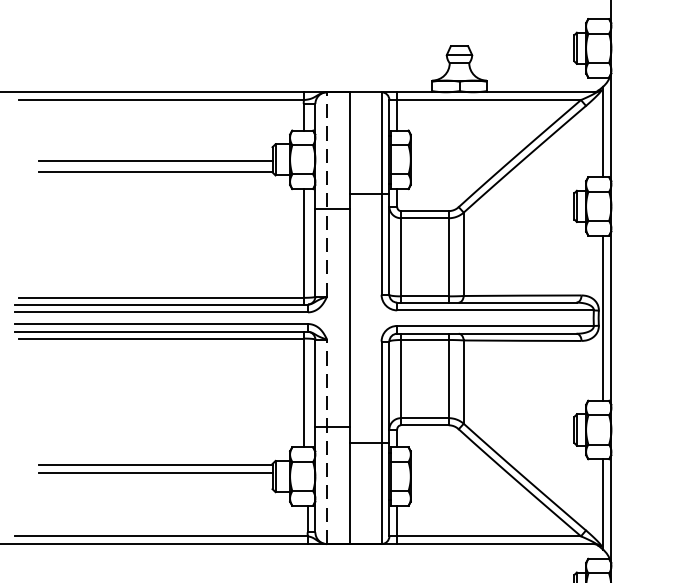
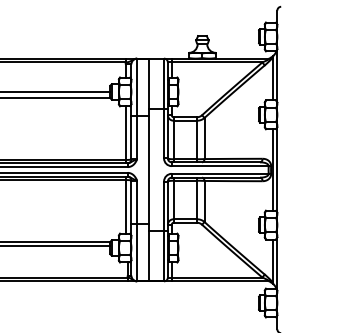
line: (327, 193) -> (137, 108), dashed -> solid
line: (327, 440) -> (137, 230), dashed -> solid

